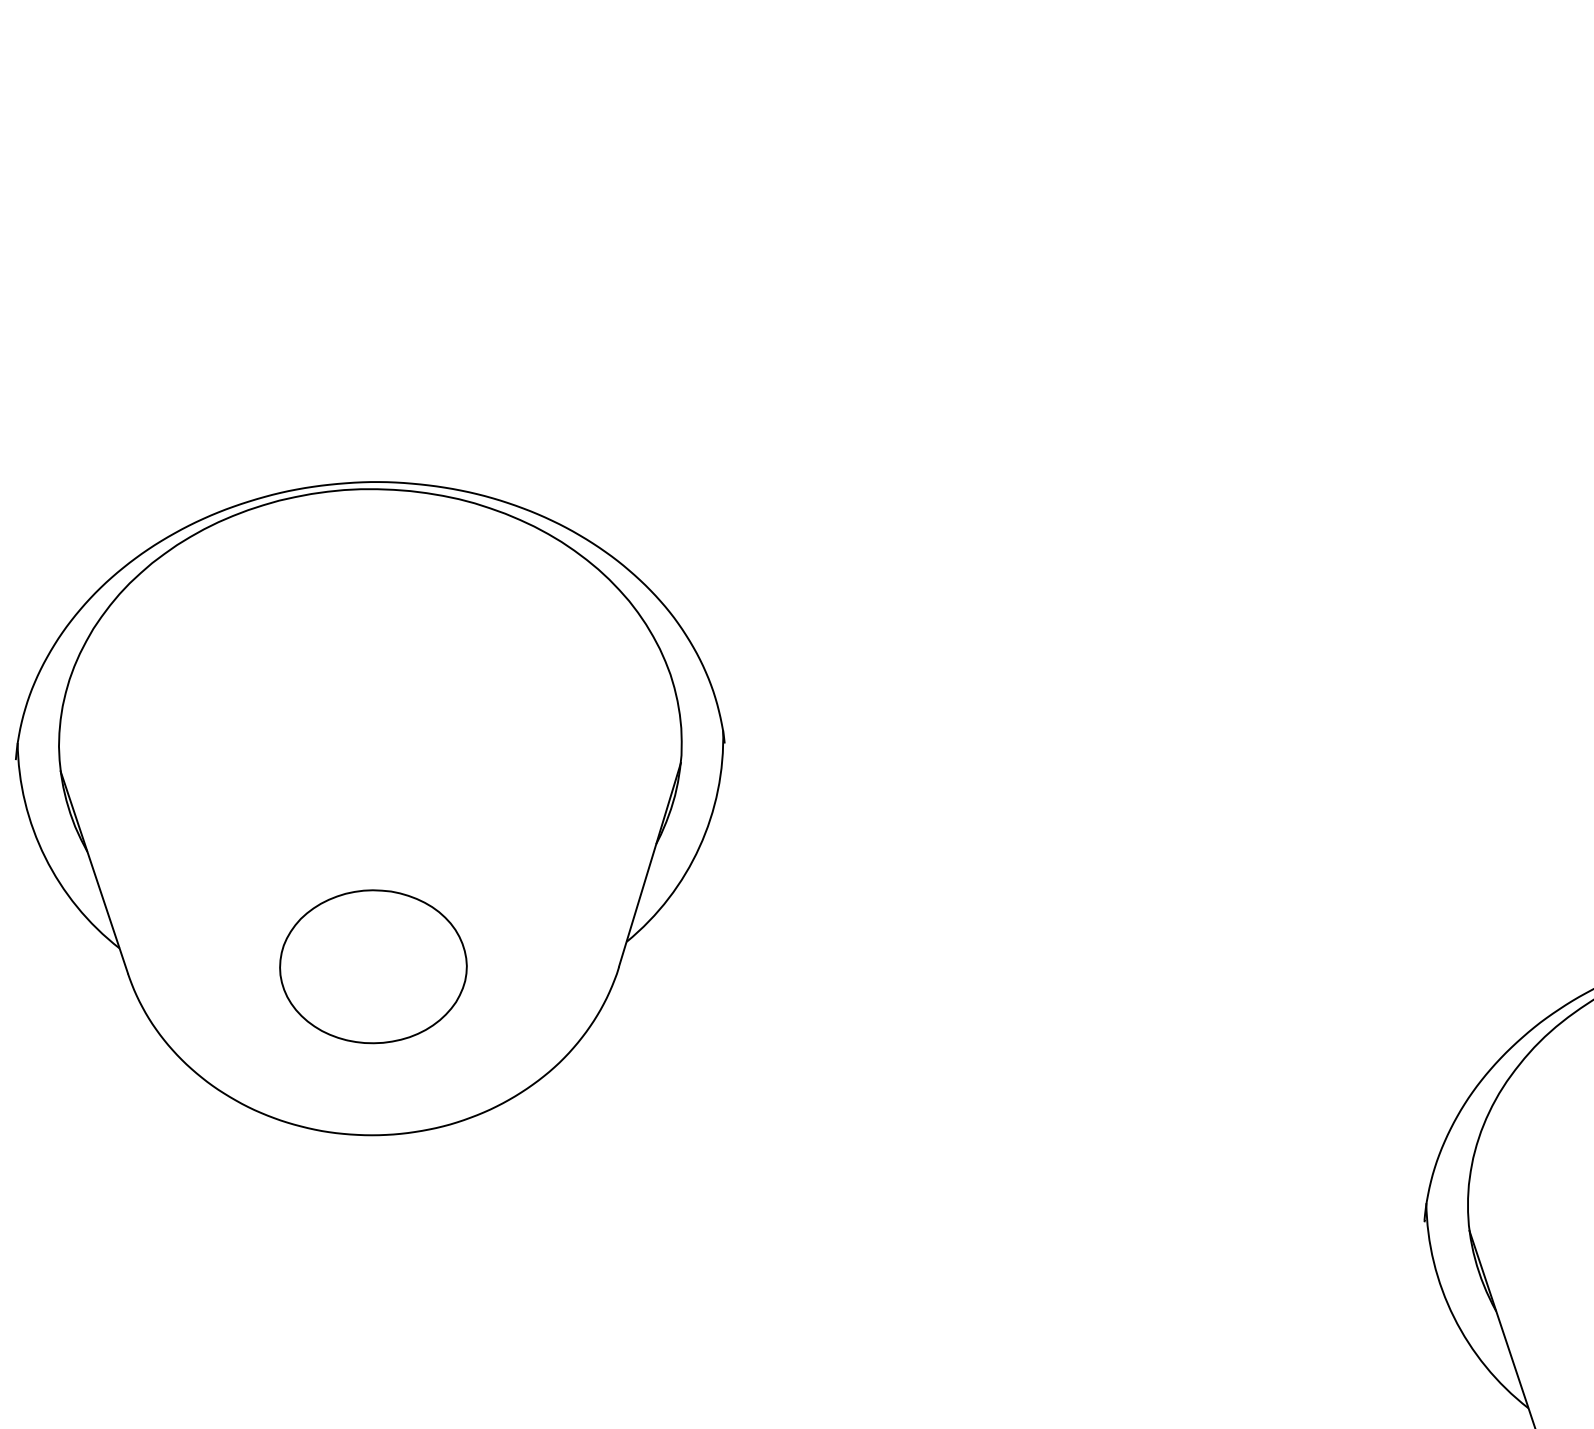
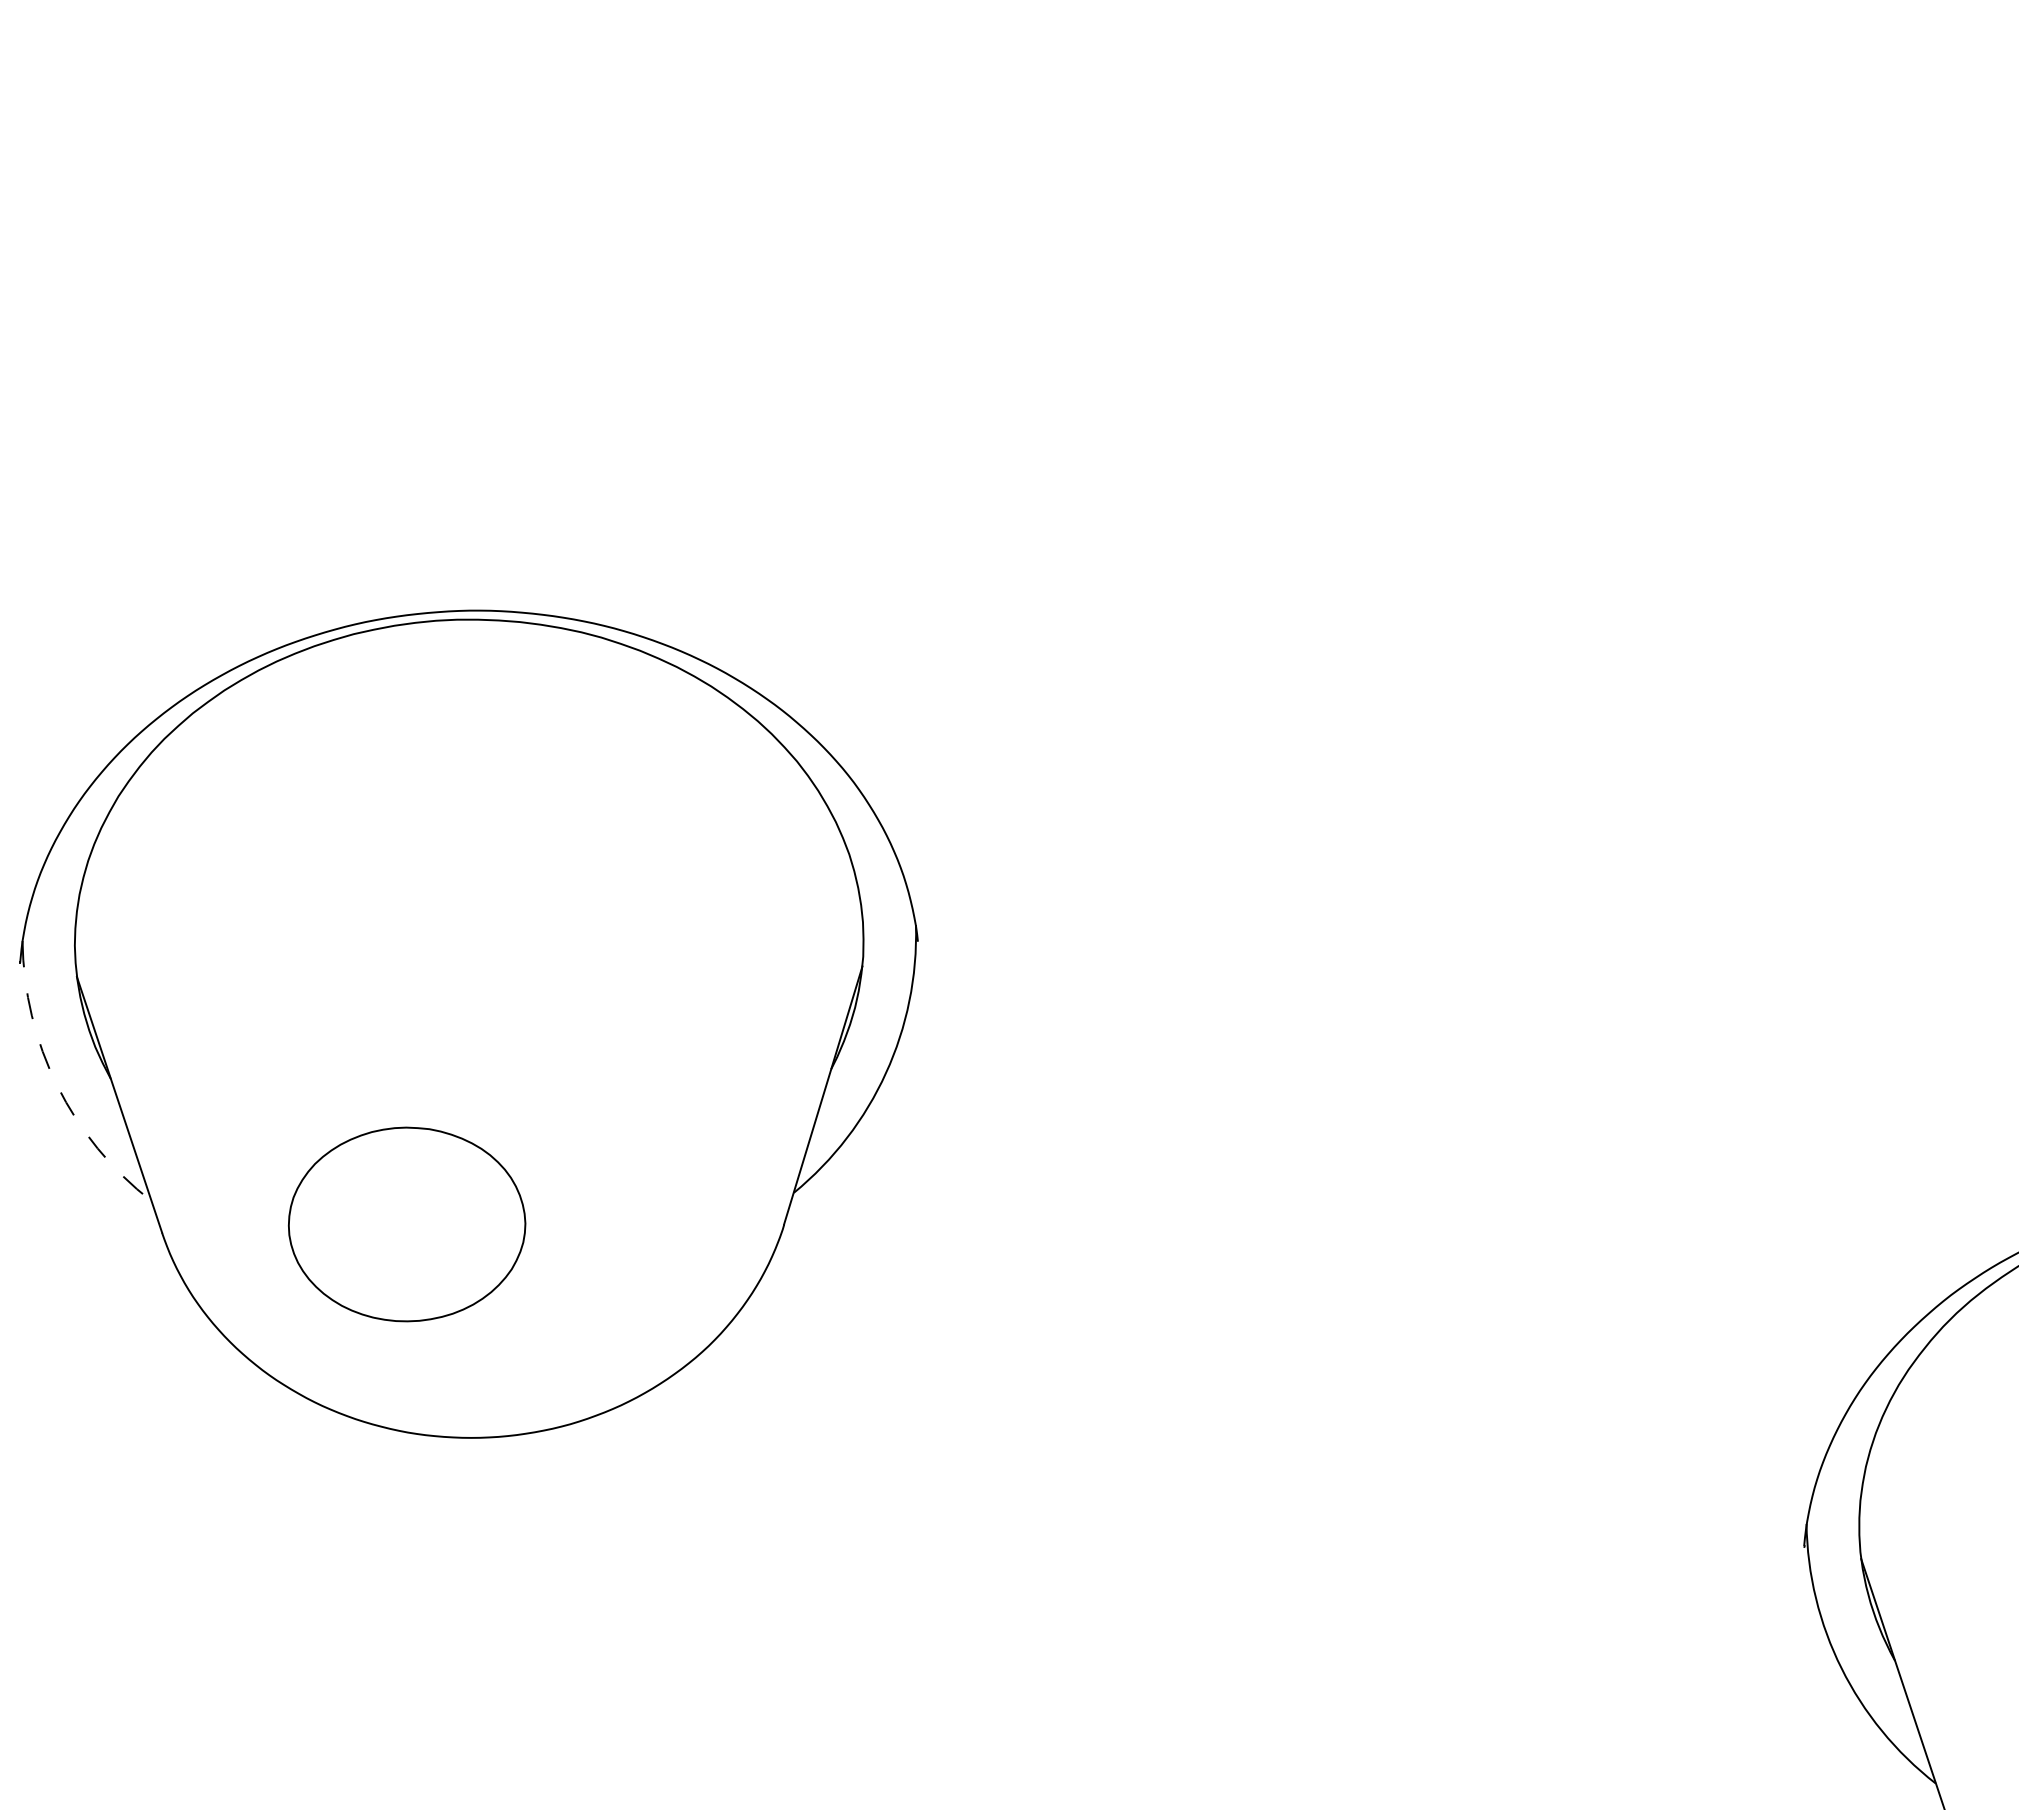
arc: (45, 857) -> (57, 1085), solid -> dashed
part: (373, 966) -> (407, 1224), moved

